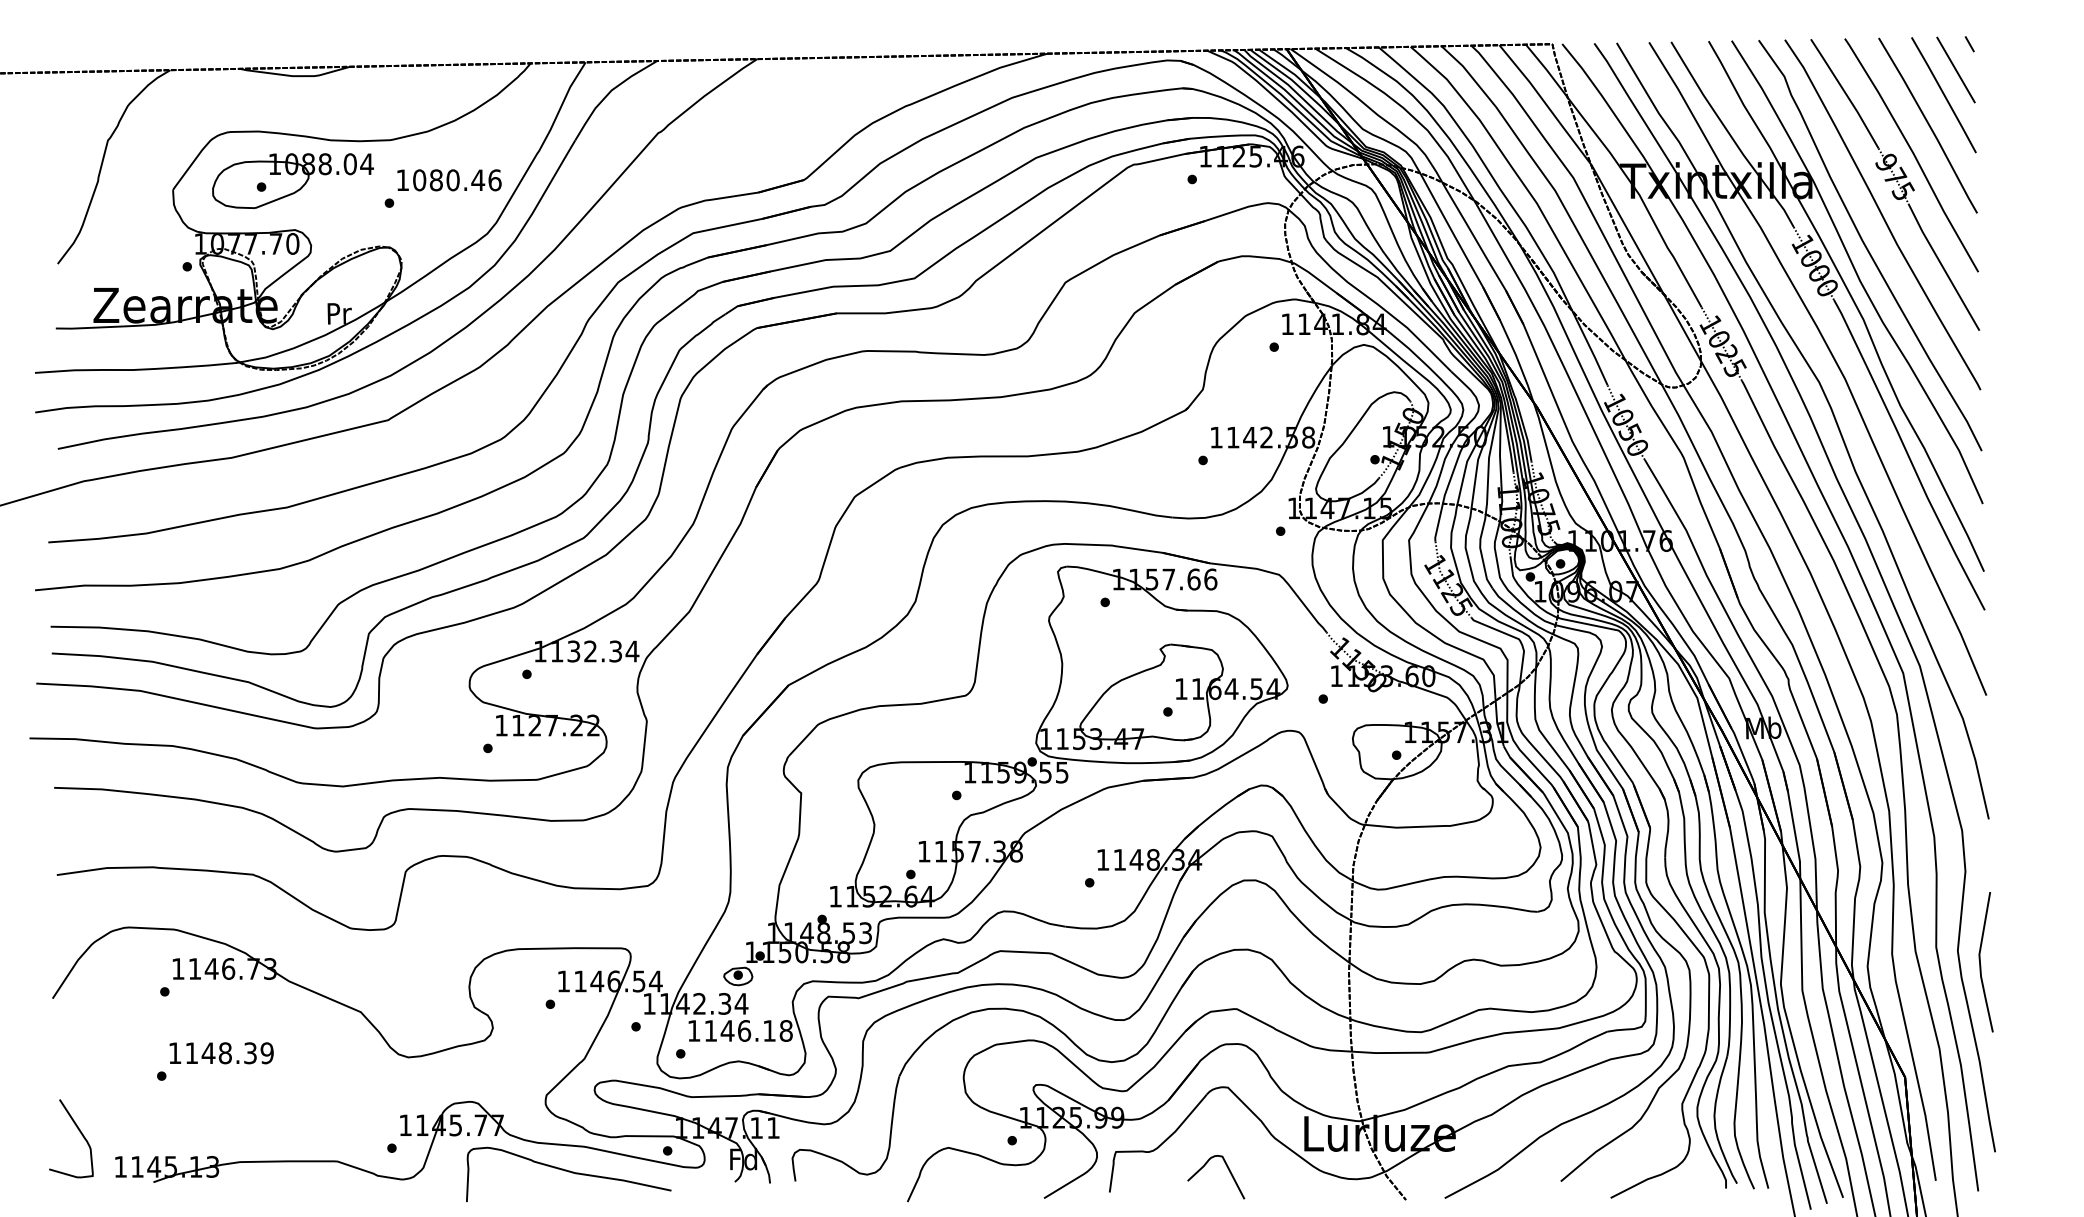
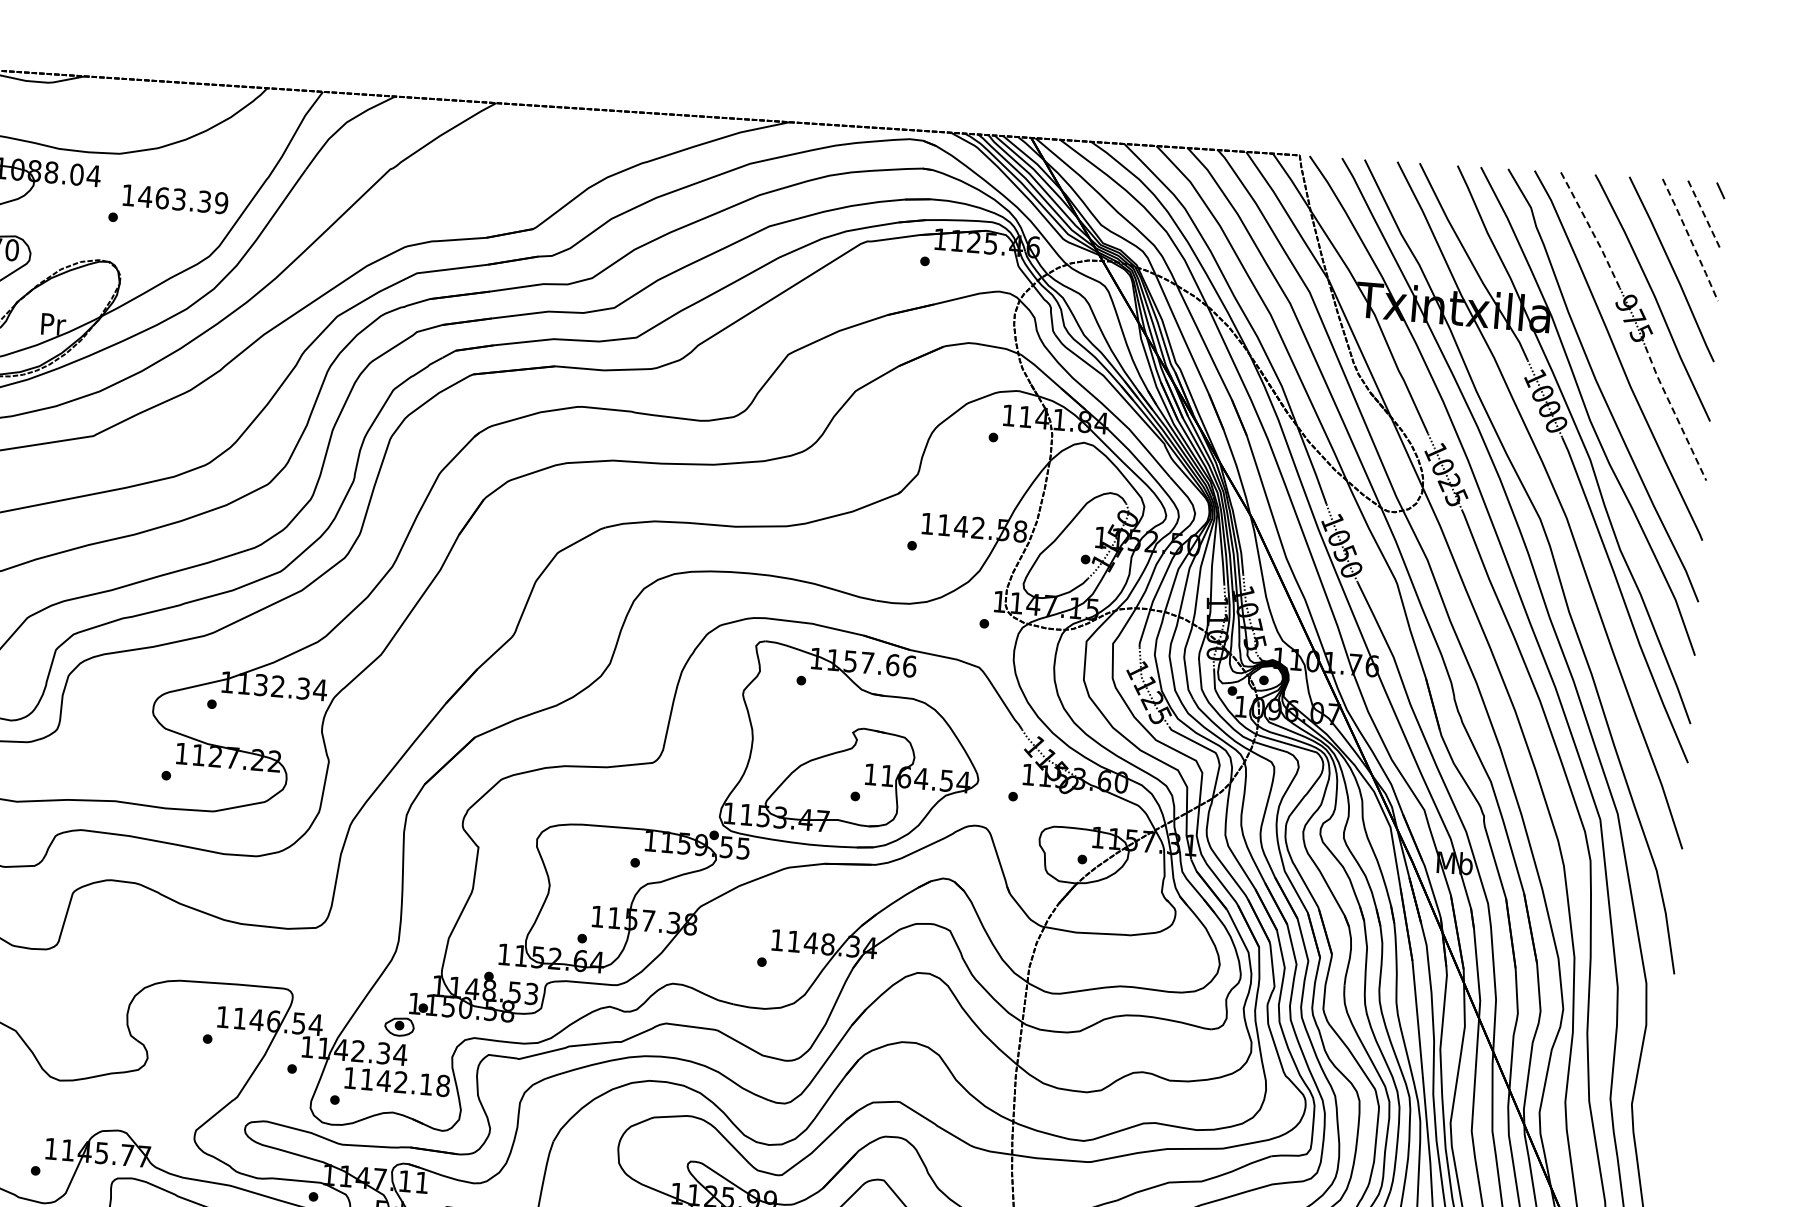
line: (1956, 70) -> (1705, 216), solid -> dashed
line: (1845, 93) -> (1591, 229), solid -> dashed
line: (1944, 94) -> (1690, 239), solid -> dashed
text: (456, 180) -> (182, 200), 1080.46 -> 1463.39
line: (1943, 268) -> (1675, 414), solid -> dashed
line: (1980, 962) -> (1653, 1118), removed
text: (744, 1030) -> (401, 1081), 1146.18 -> 1142.18

